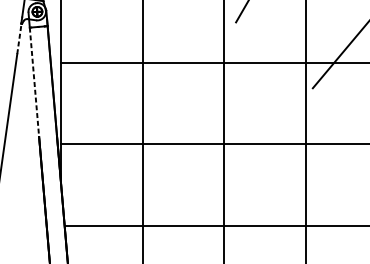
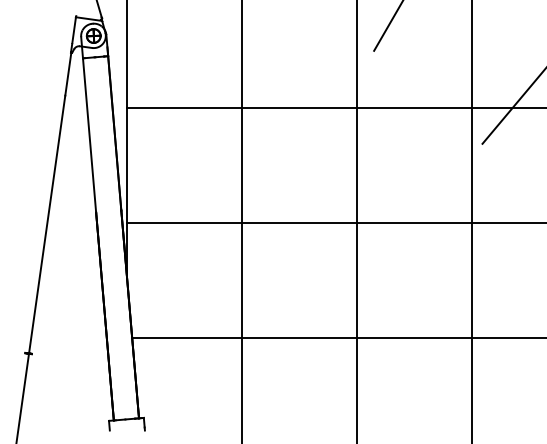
line: (19, 39) -> (68, 74), dashed -> solid
line: (34, 83) -> (89, 136), dashed -> solid

